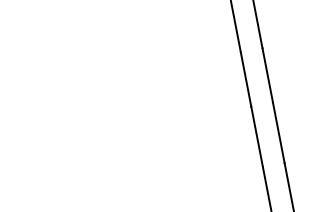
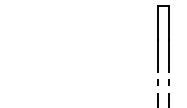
line: (278, 131) -> (169, 83), solid -> dashed
line: (257, 135) -> (158, 83), solid -> dashed

